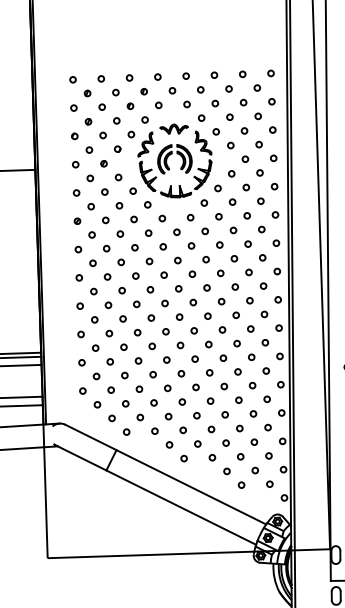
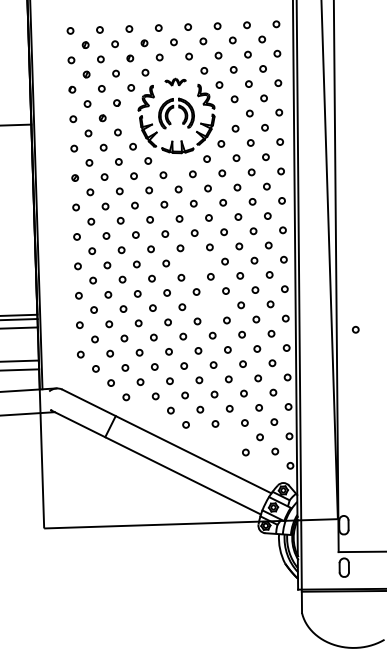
part: (173, 128) -> (175, 81), size x0.7
circle: (193, 302) -> (195, 262), removed
circle: (208, 344) -> (211, 306), removed
circle: (226, 471) -> (230, 438), removed

